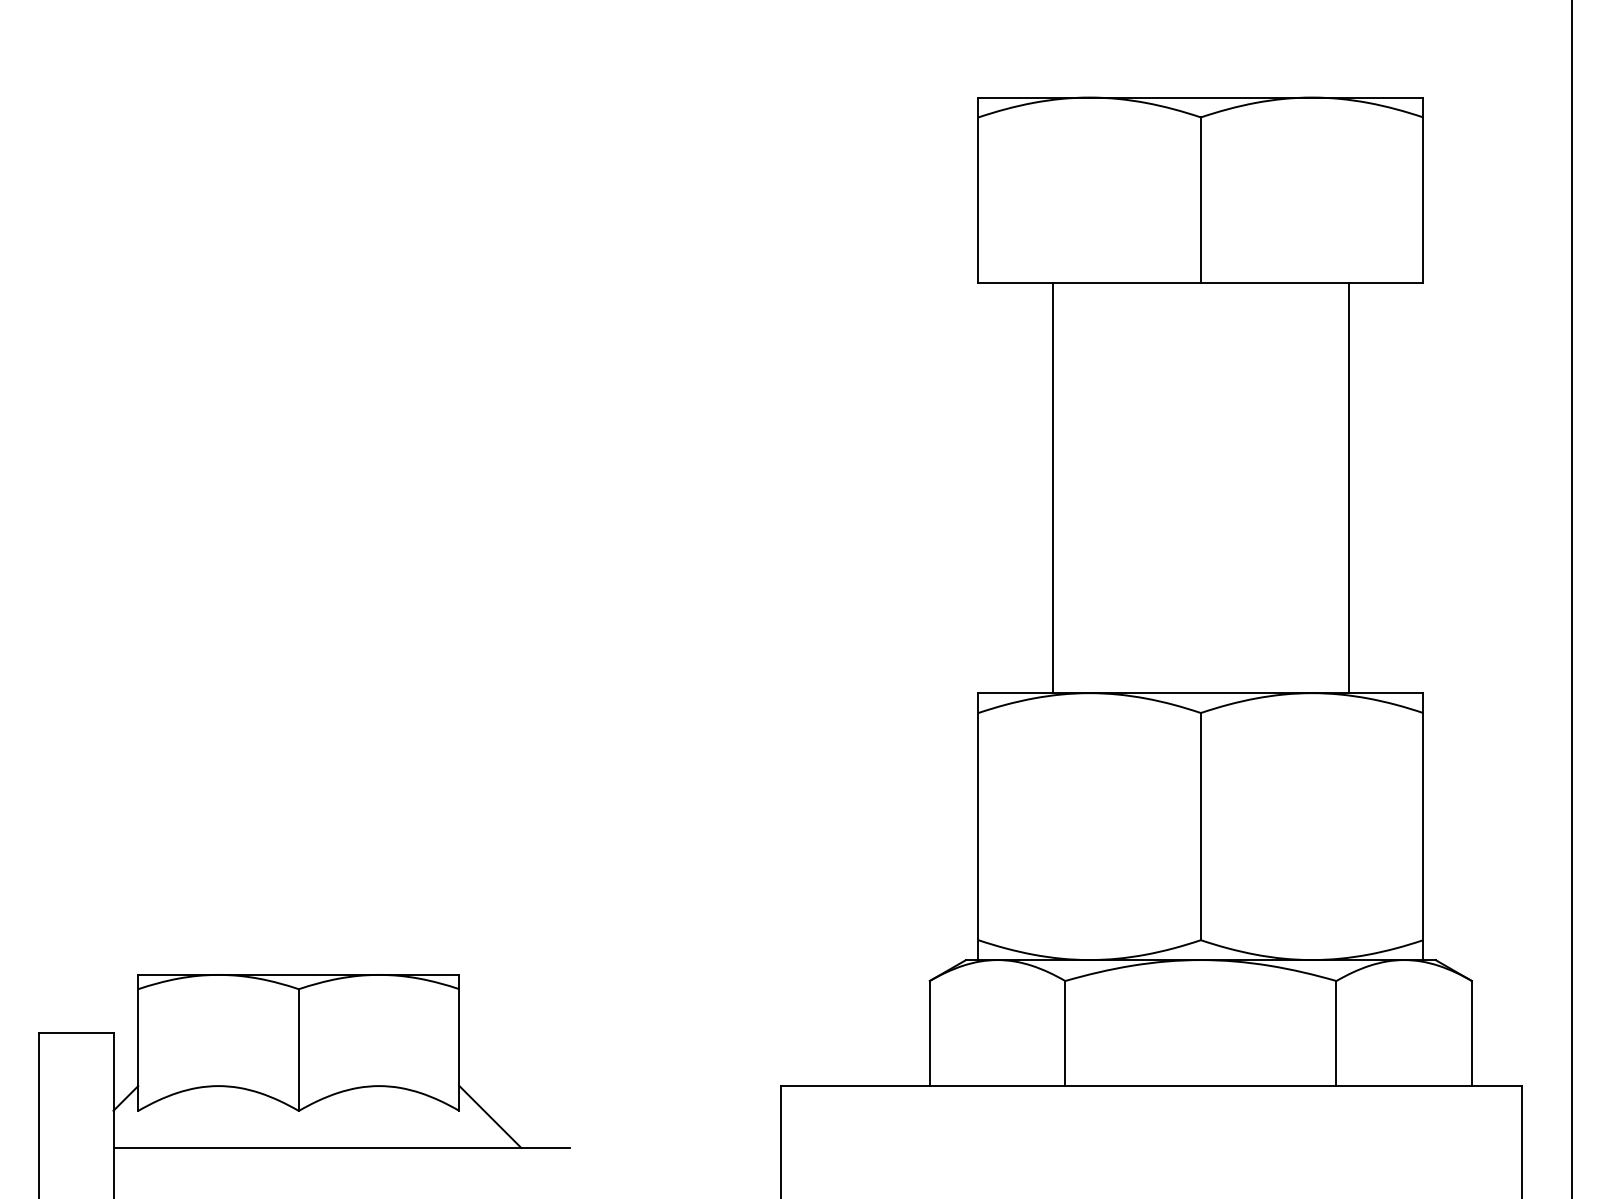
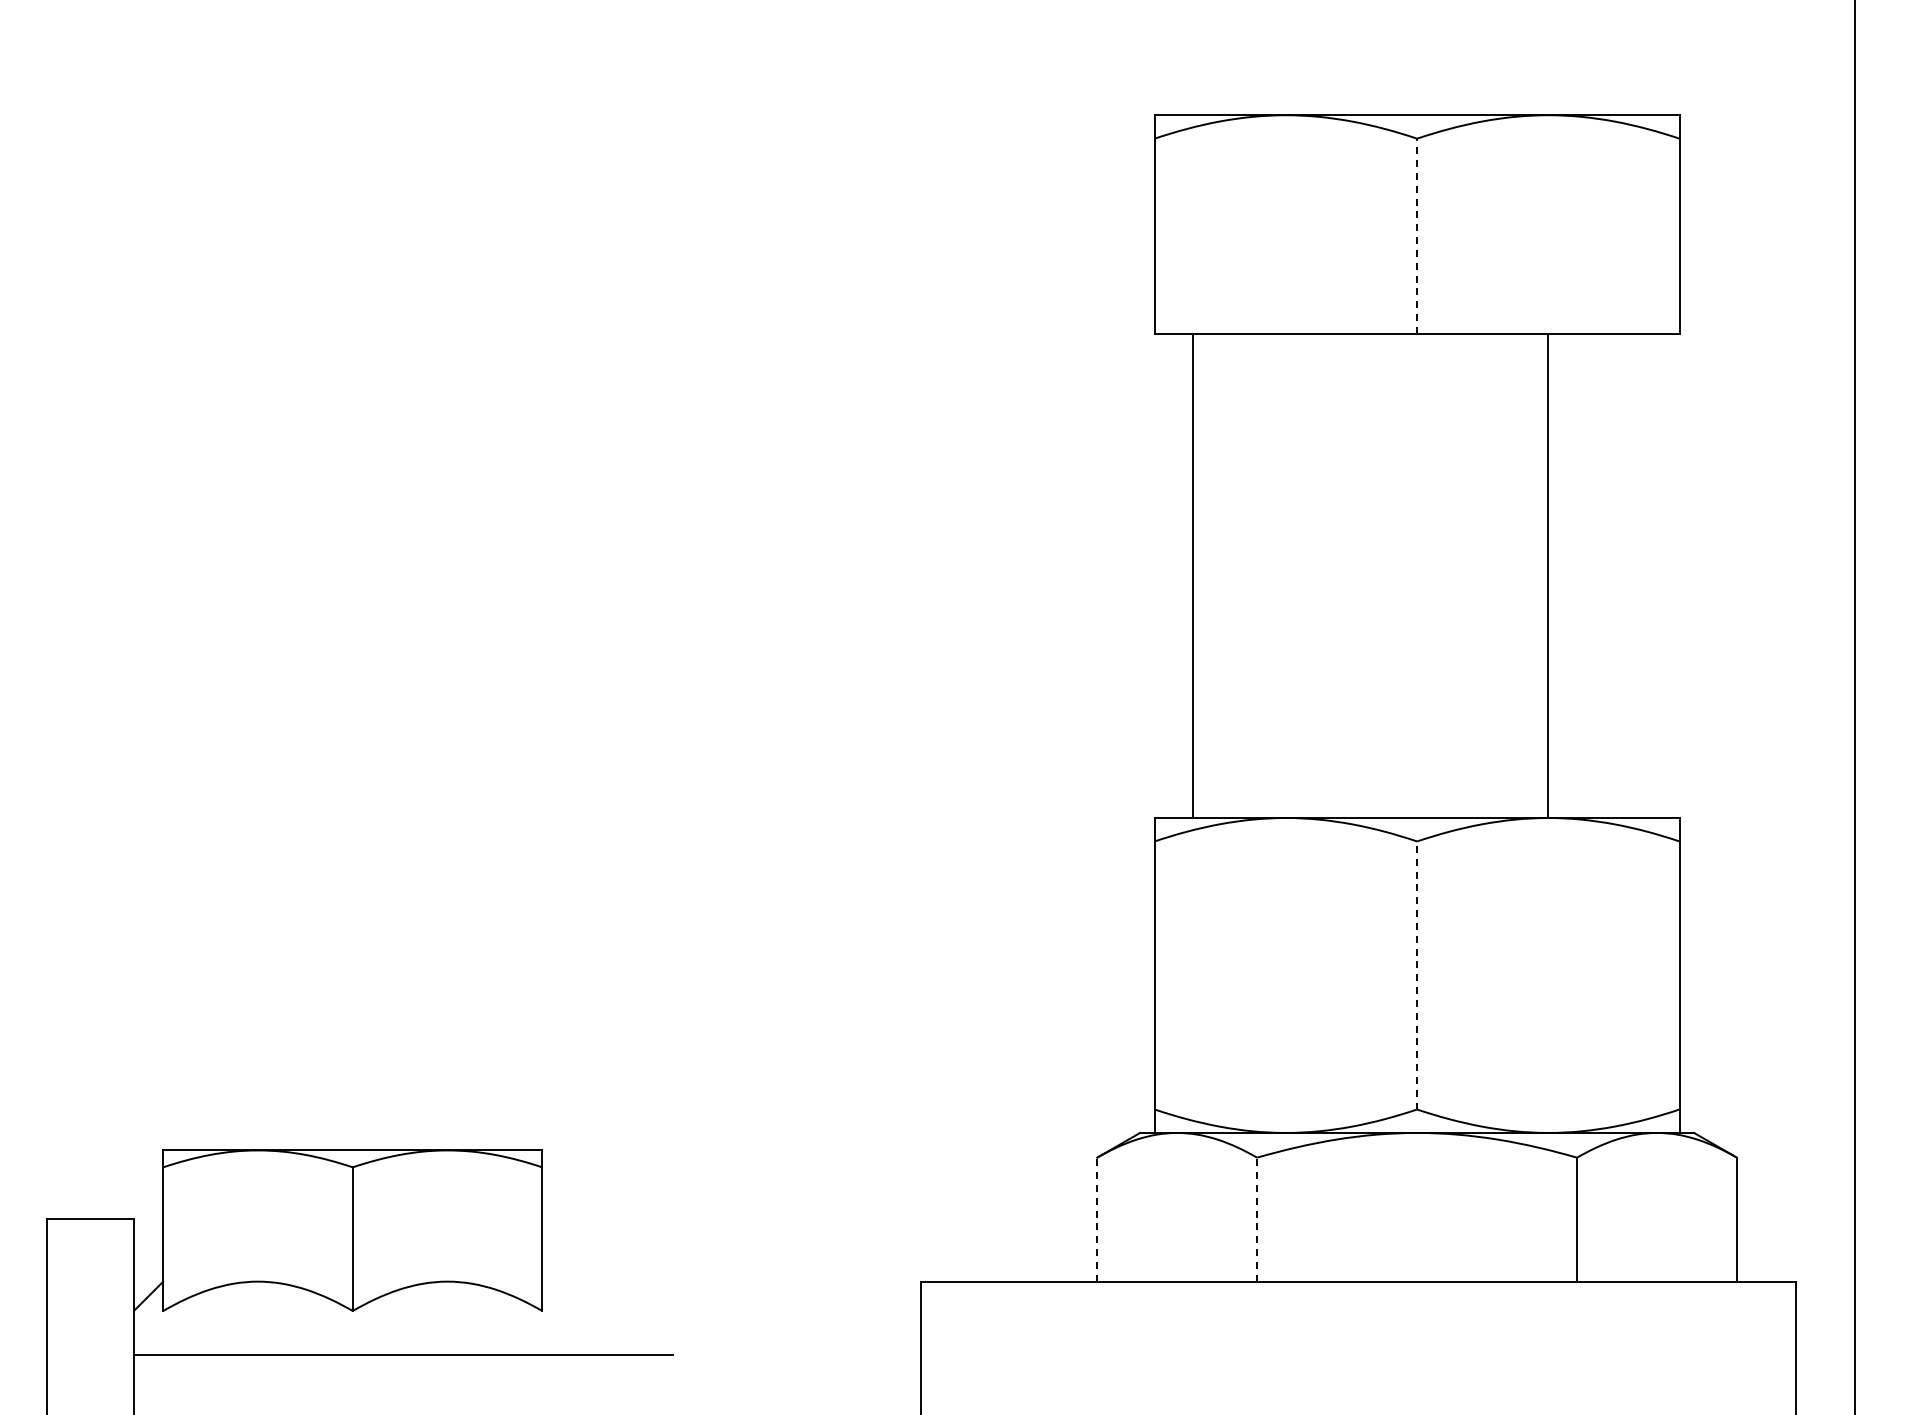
line: (1201, 200) -> (1417, 236), solid -> dashed
line: (1052, 487) -> (1193, 575), moved
line: (1349, 487) -> (1548, 575), moved
line: (1201, 825) -> (1417, 974), solid -> dashed
line: (929, 1033) -> (1097, 1219), solid -> dashed
line: (1065, 1033) -> (1257, 1219), solid -> dashed
line: (490, 1116) -> (578, 1317), removed

